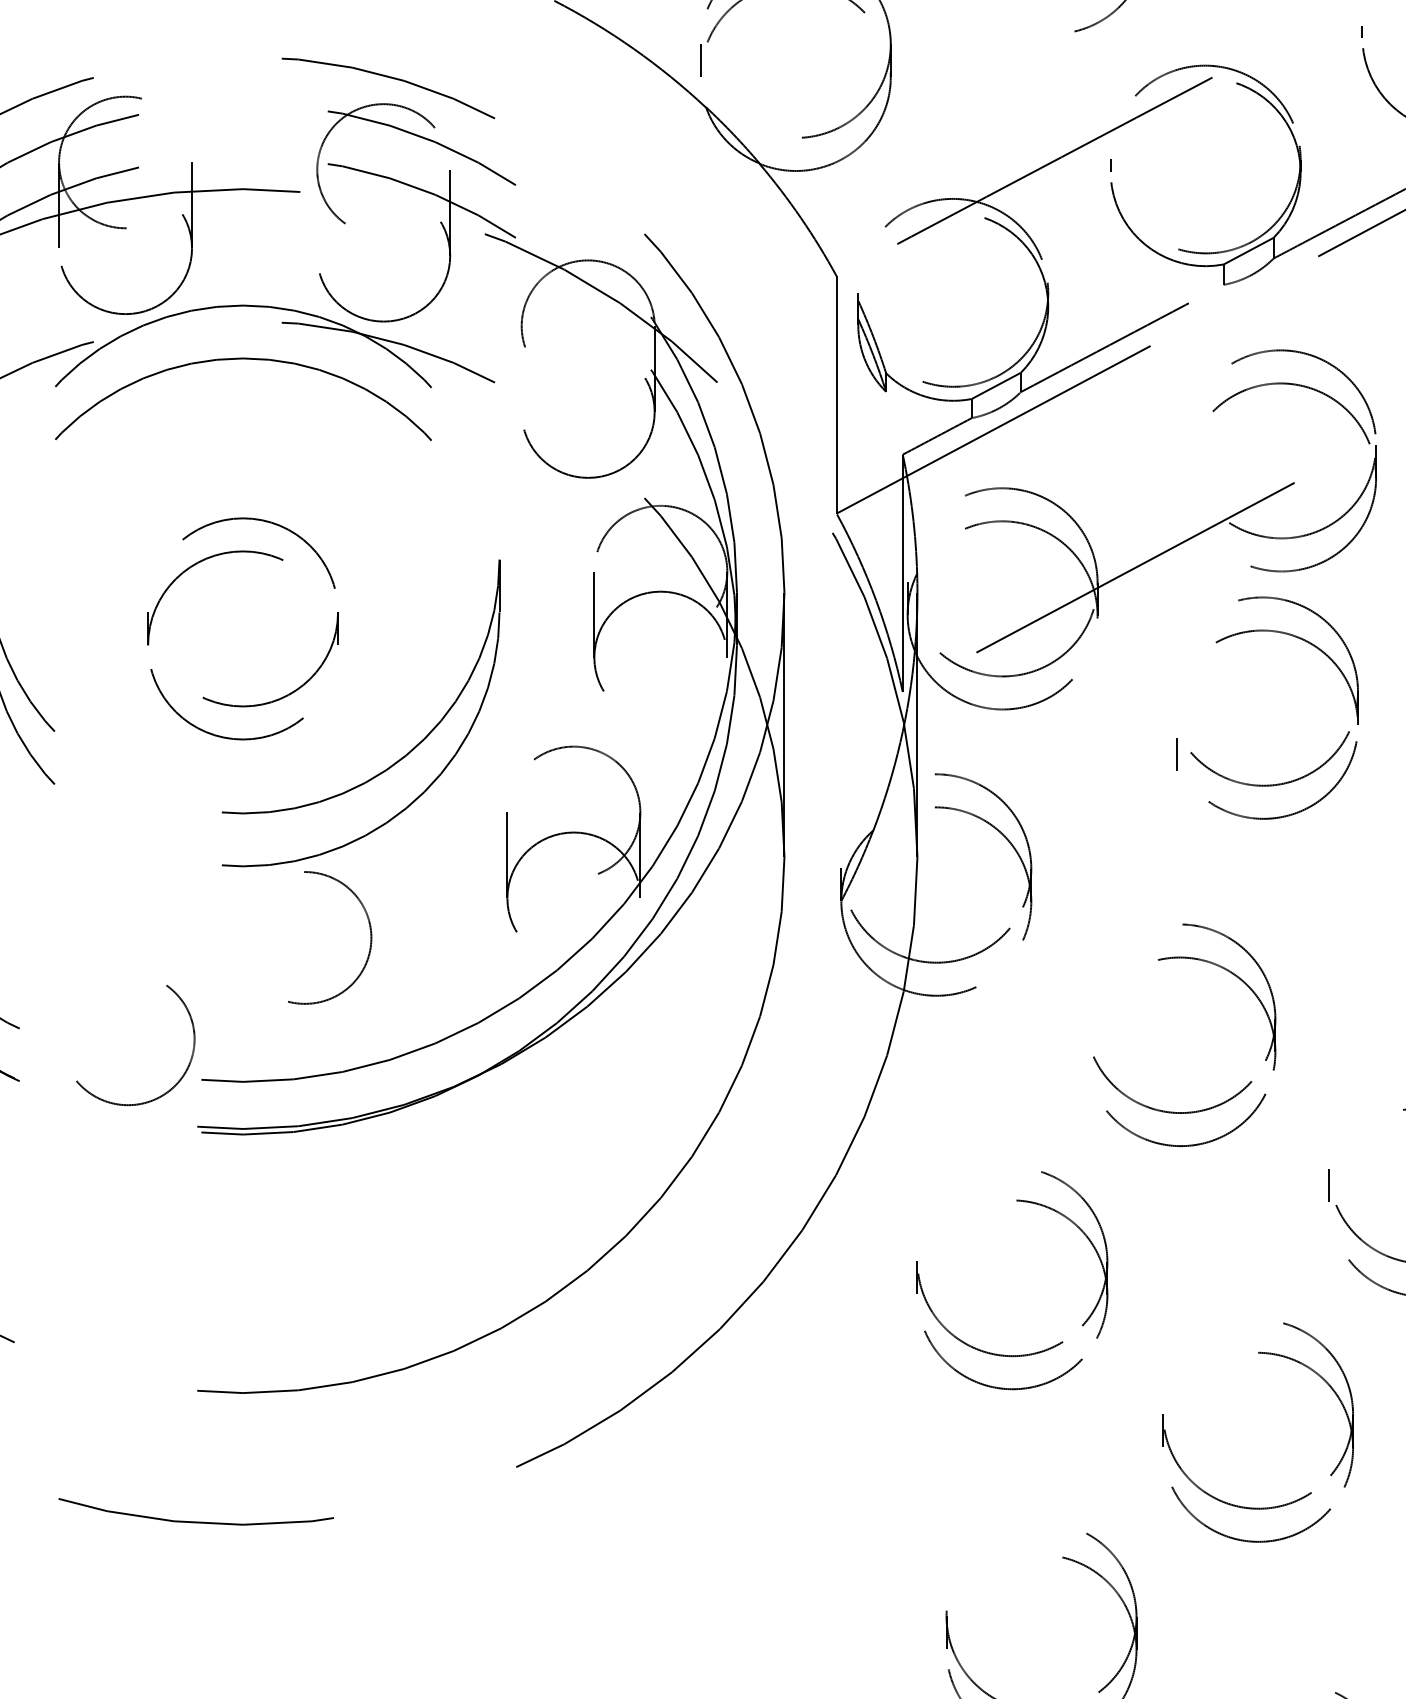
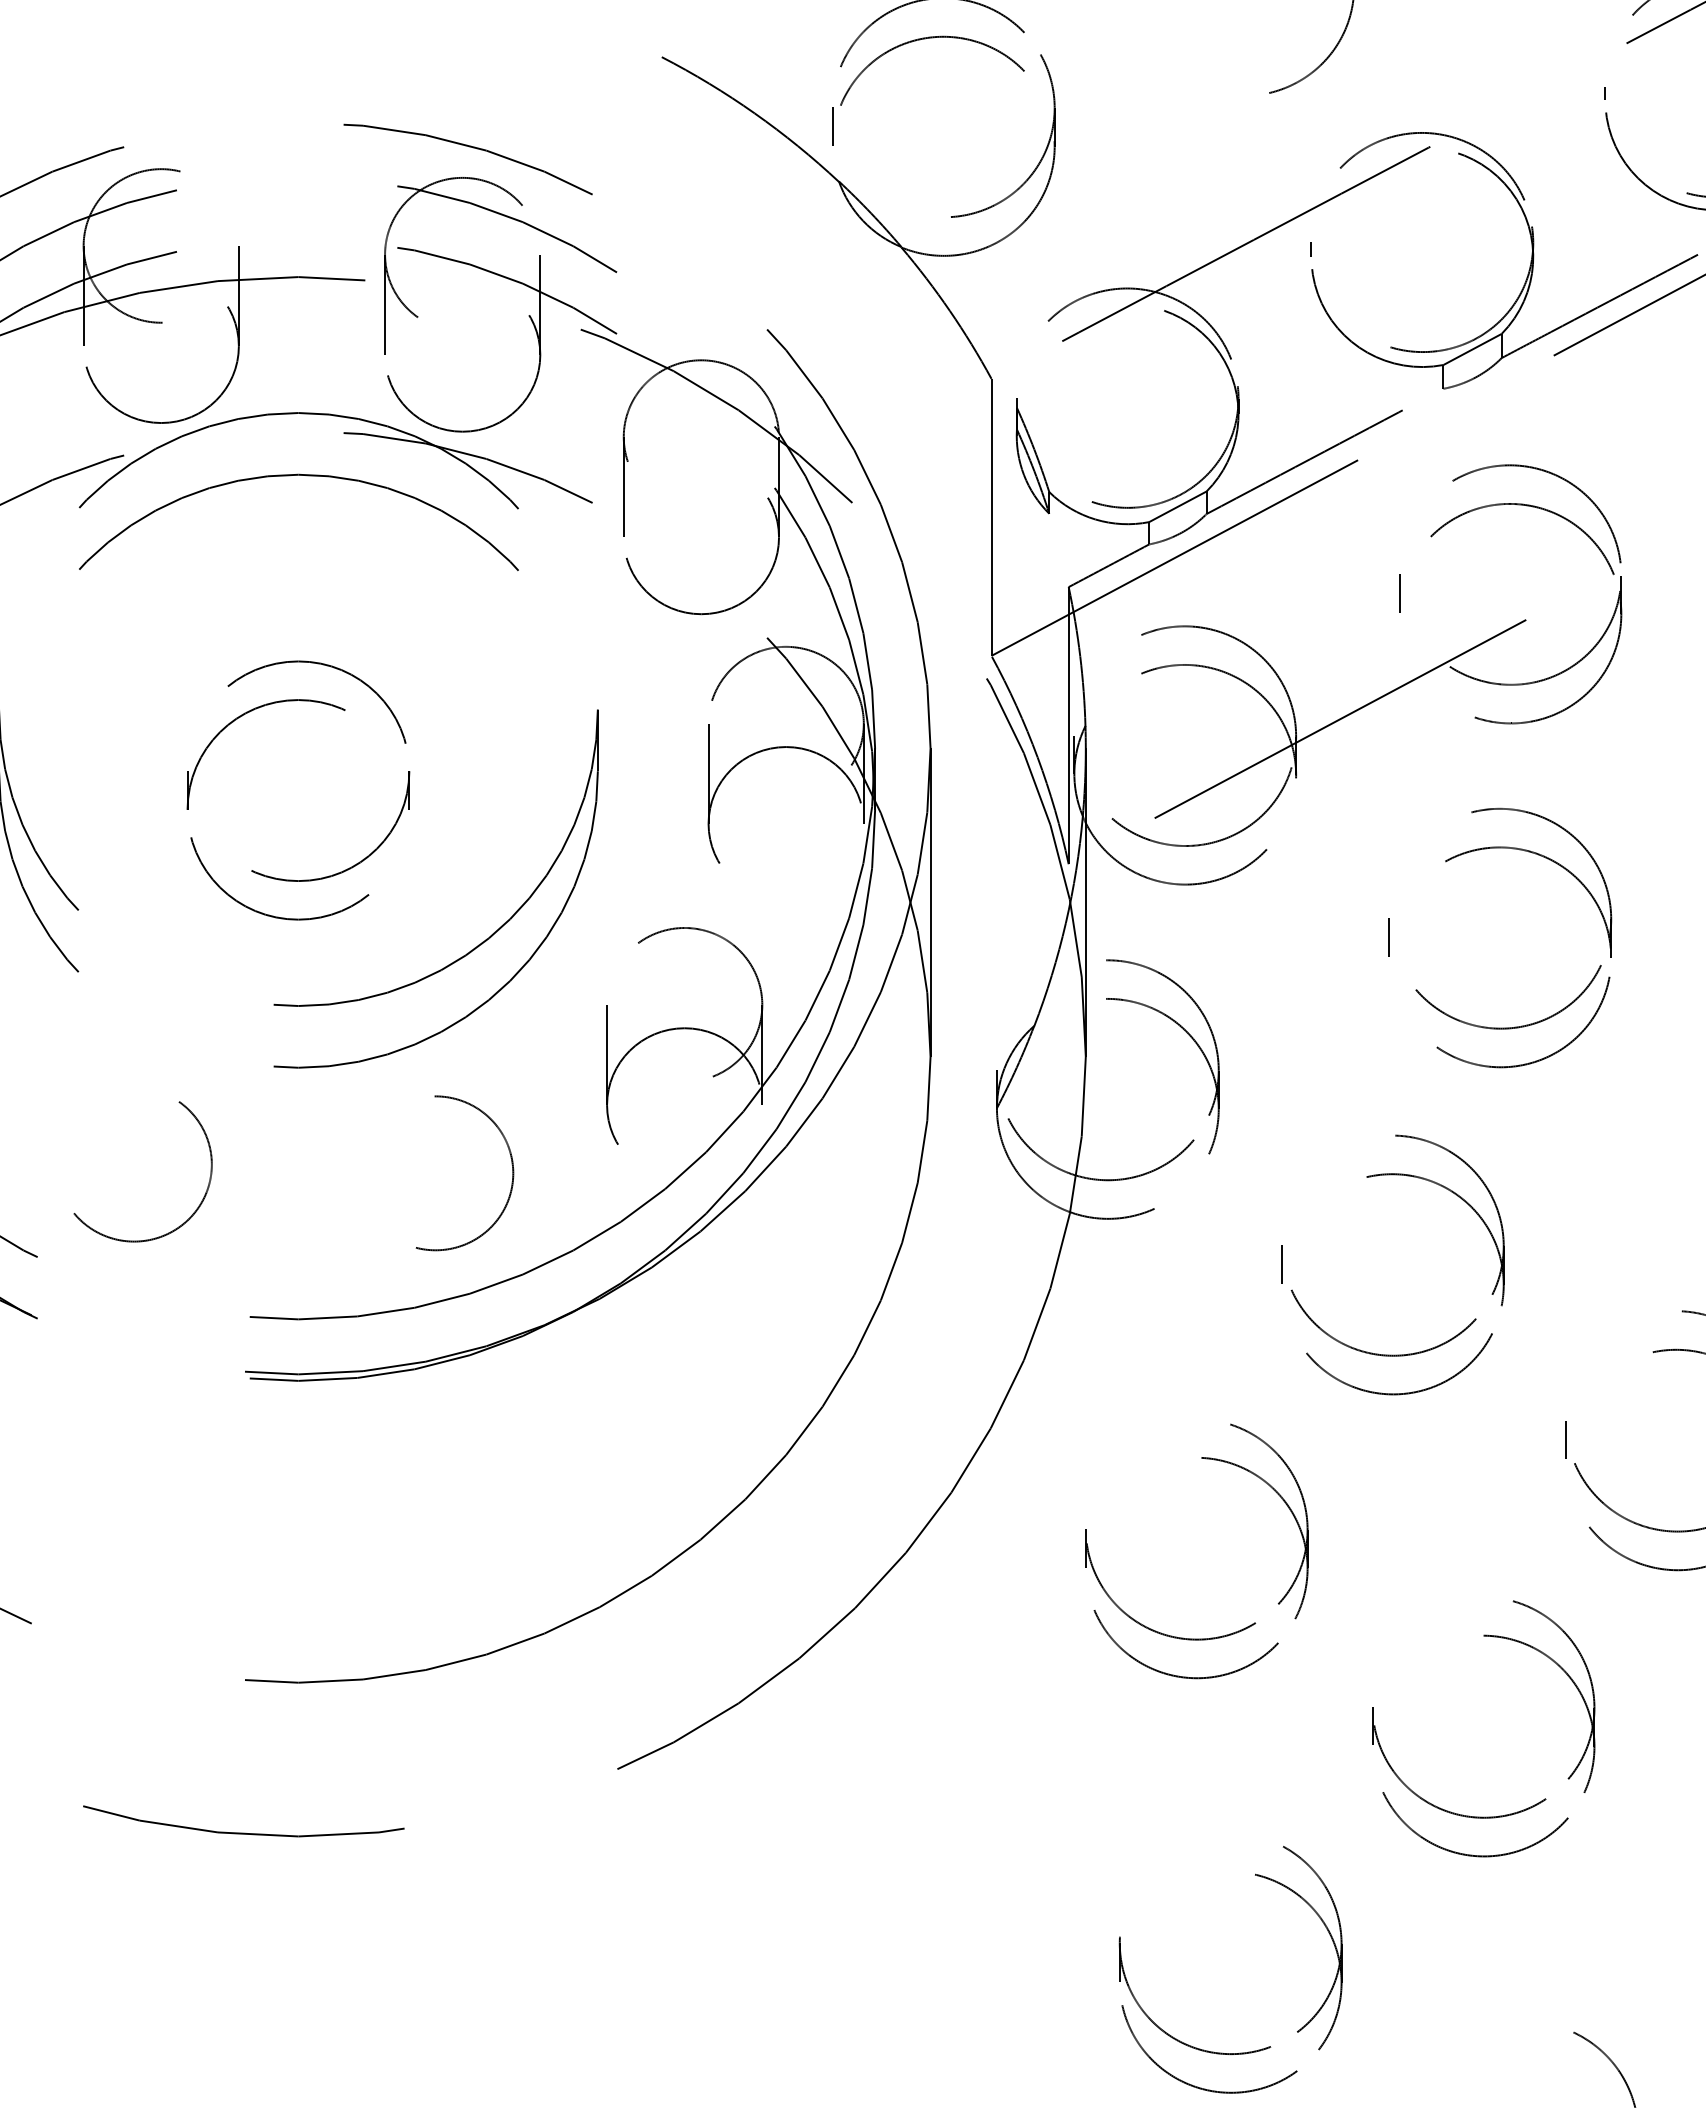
line: (317, 212) -> (385, 304), added
line: (521, 369) -> (623, 487), added
line: (1186, 460) -> (1399, 593), added
part: (1315, 647) -> (1561, 867), moved
part: (369, 930) -> (511, 1164), moved
line: (1085, 1034) -> (1281, 1264), added
part: (178, 1081) -> (192, 1213), moved

